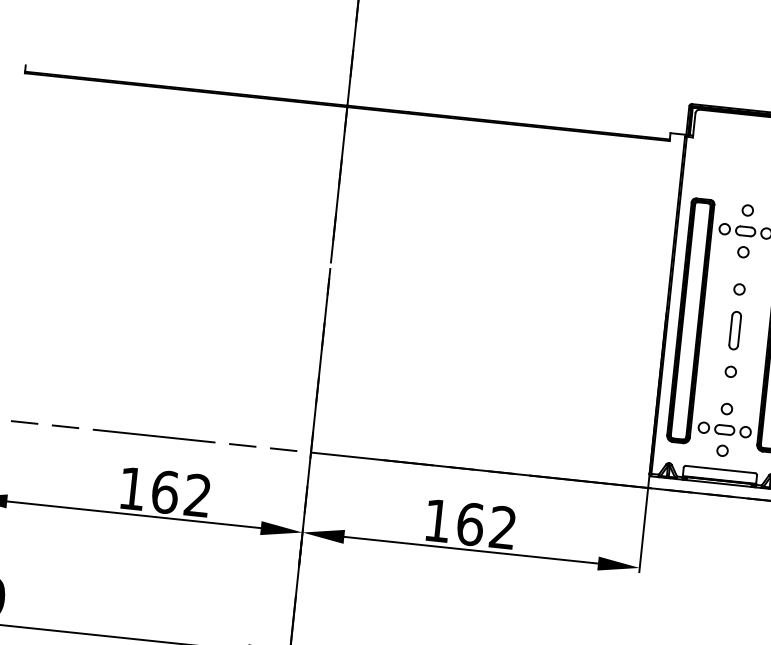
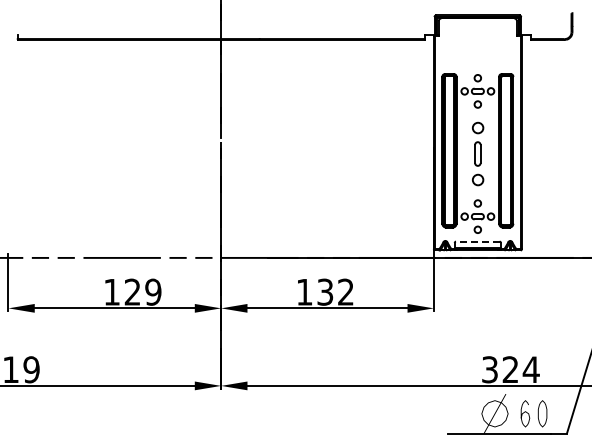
circle: (739, 288) -> (477, 127), size x1.6
circle: (730, 370) -> (477, 179), size x1.6
line: (720, 469) -> (477, 241), solid -> dashed
text: (180, 492) -> (142, 291), 162 -> 129
text: (470, 523) -> (325, 291), 162 -> 132

